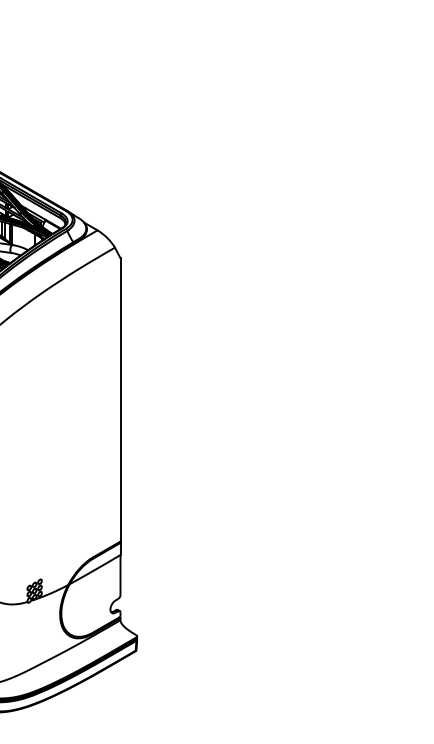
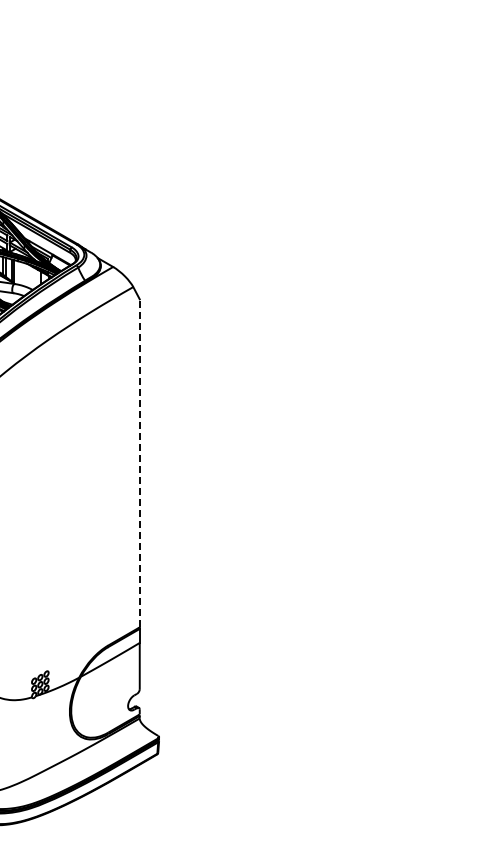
line: (120, 399) -> (139, 462), solid -> dashed

